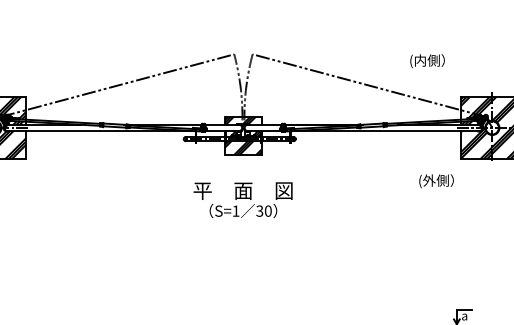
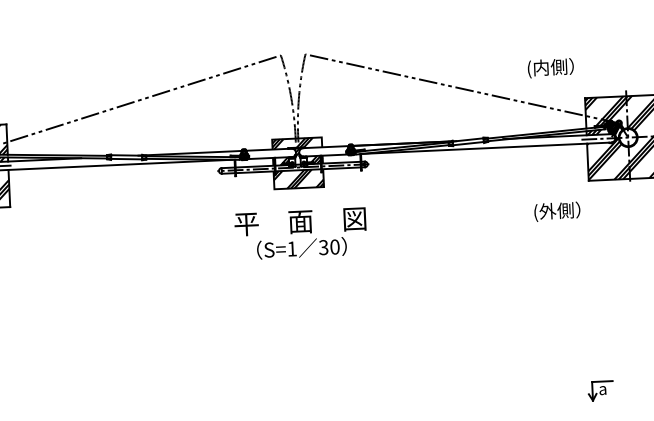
text: (427, 61) -> (550, 68), moved
text: (242, 199) -> (300, 233), moved

